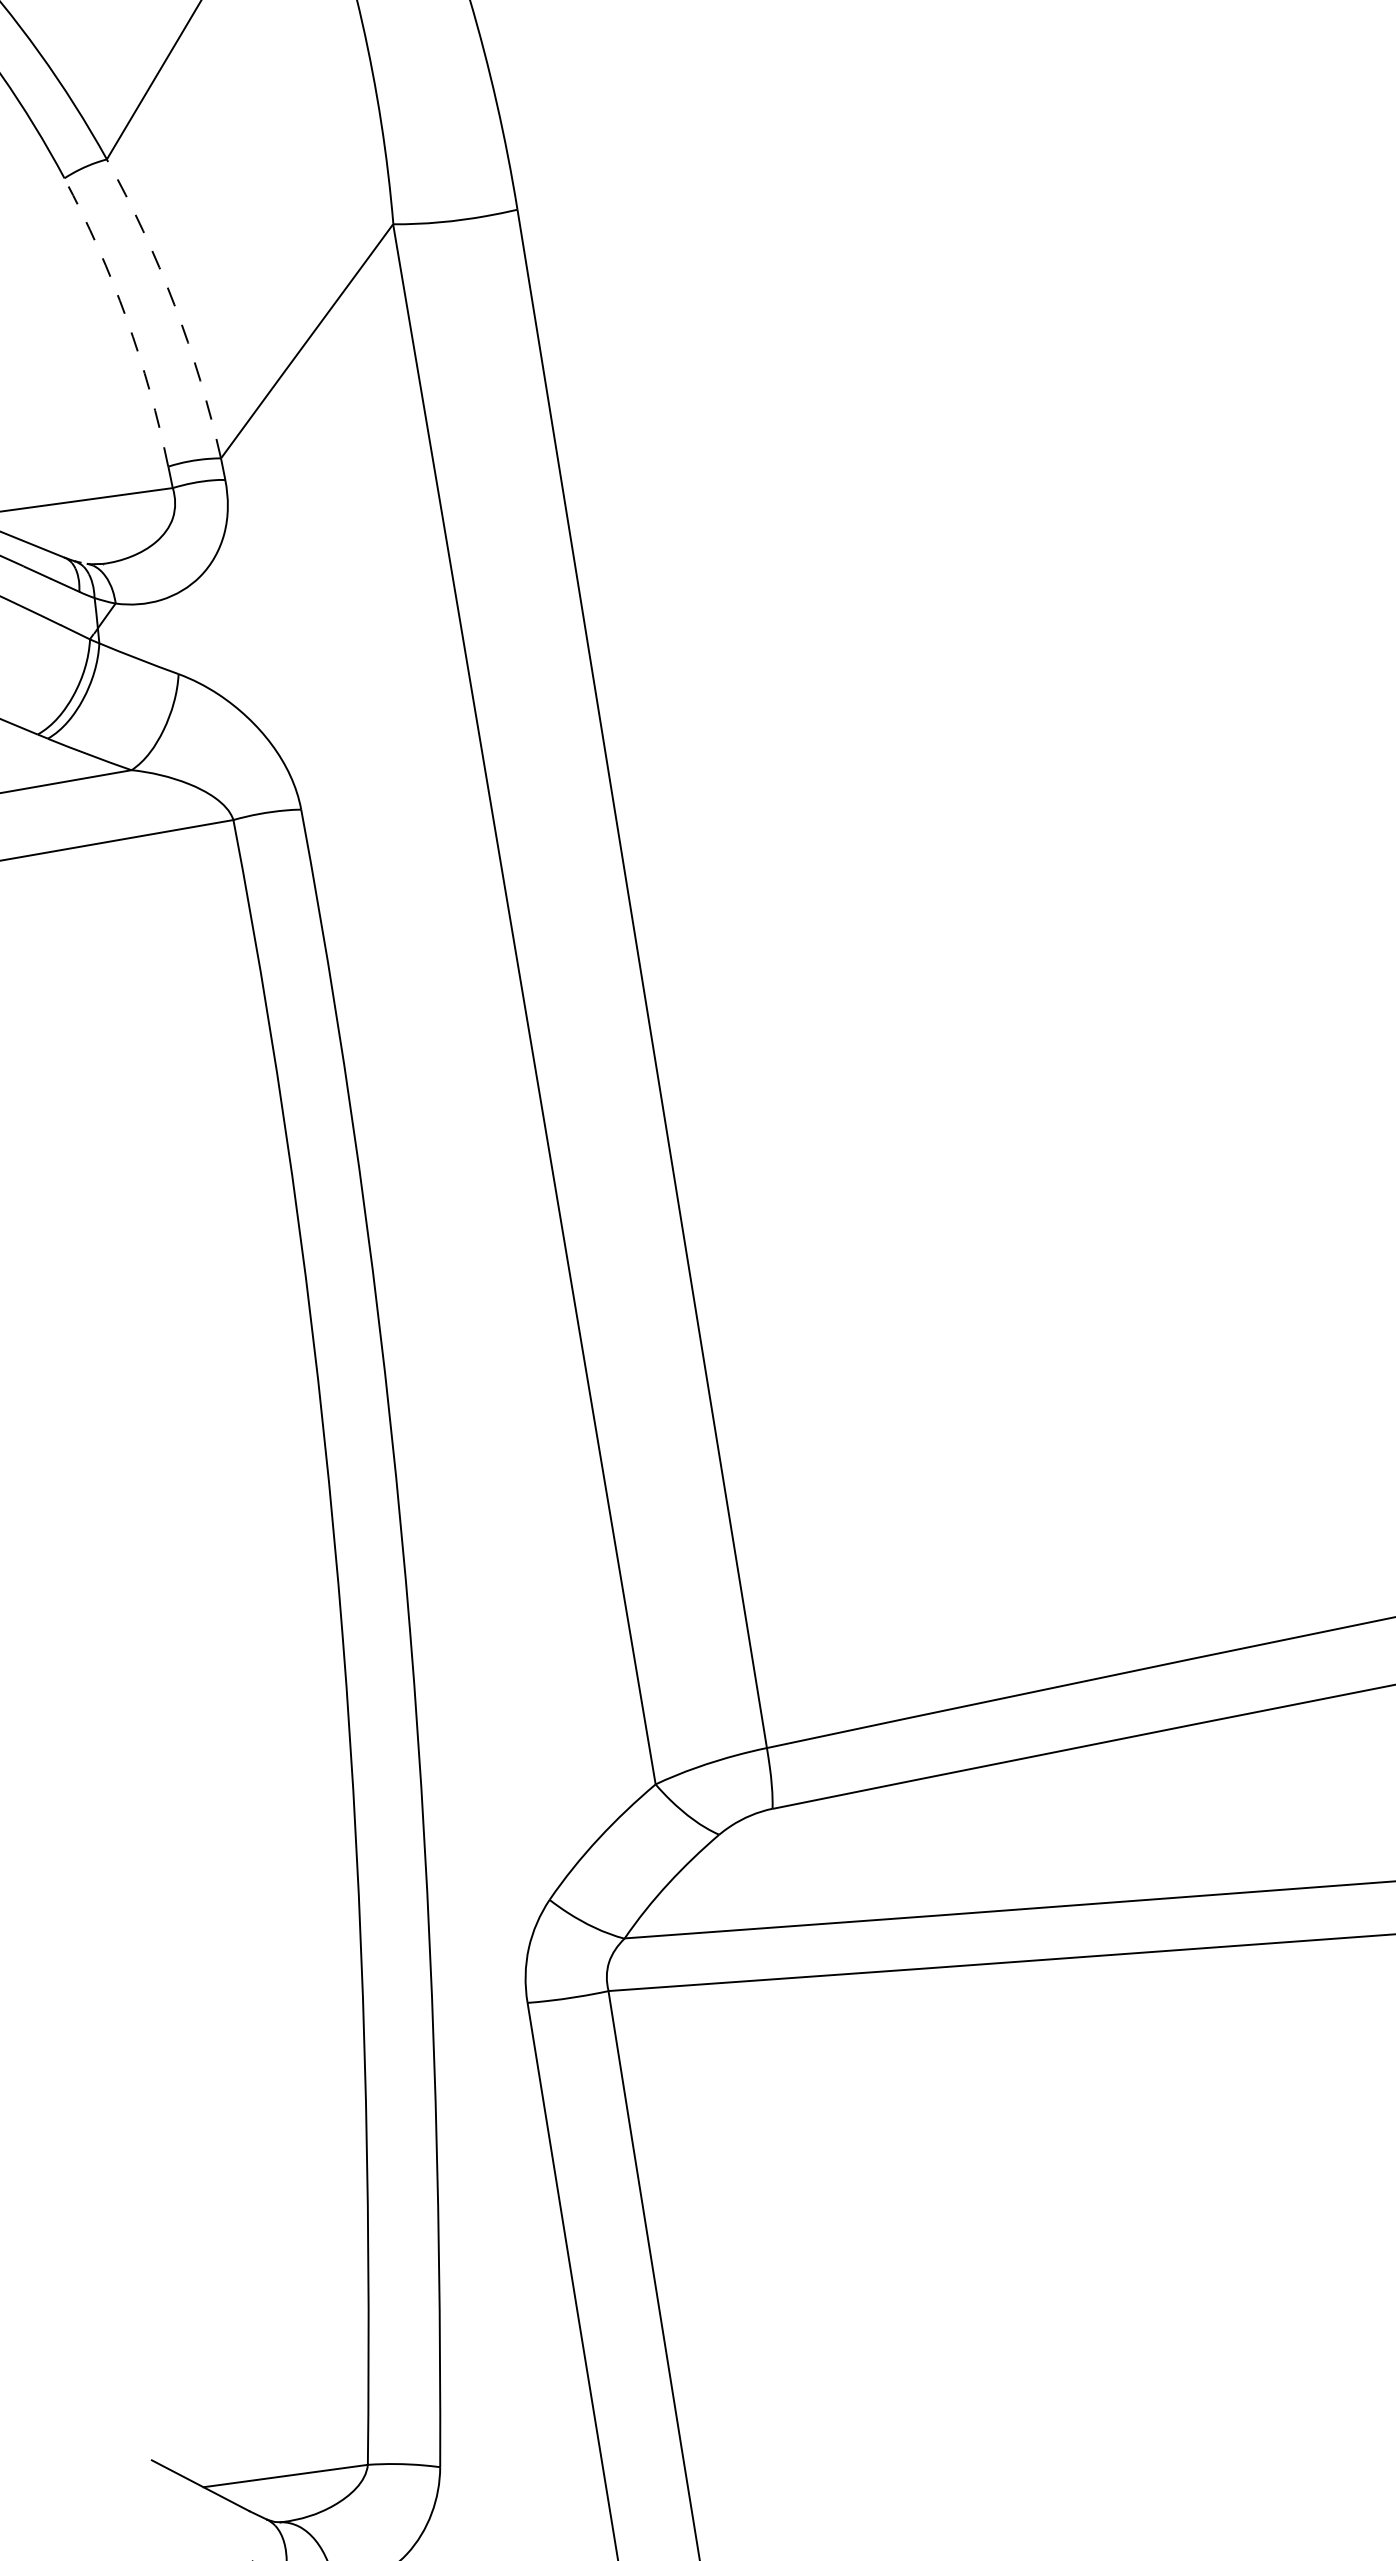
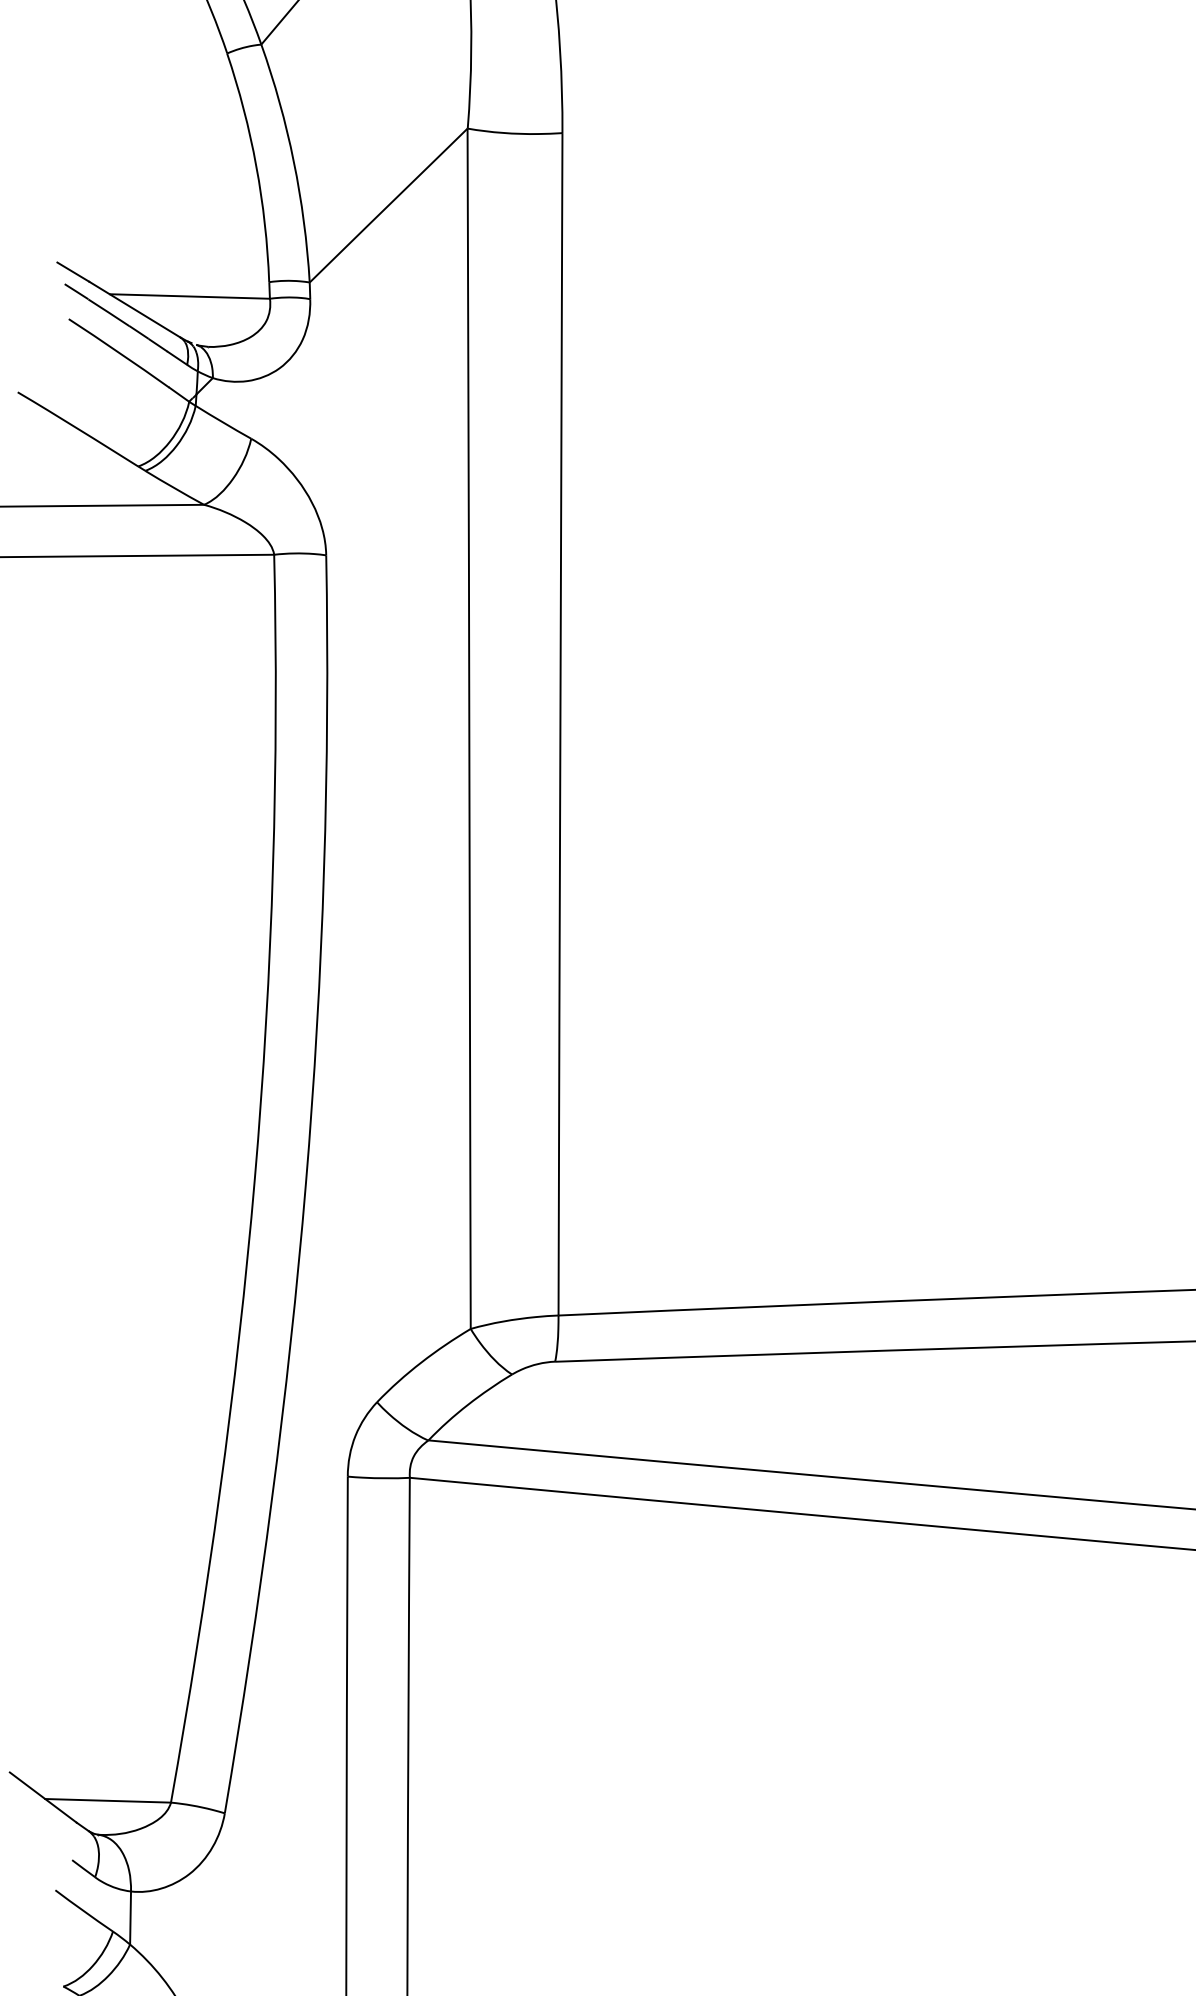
arc: (173, 304) -> (293, 161), dashed -> solid
arc: (126, 318) -> (256, 166), dashed -> solid

